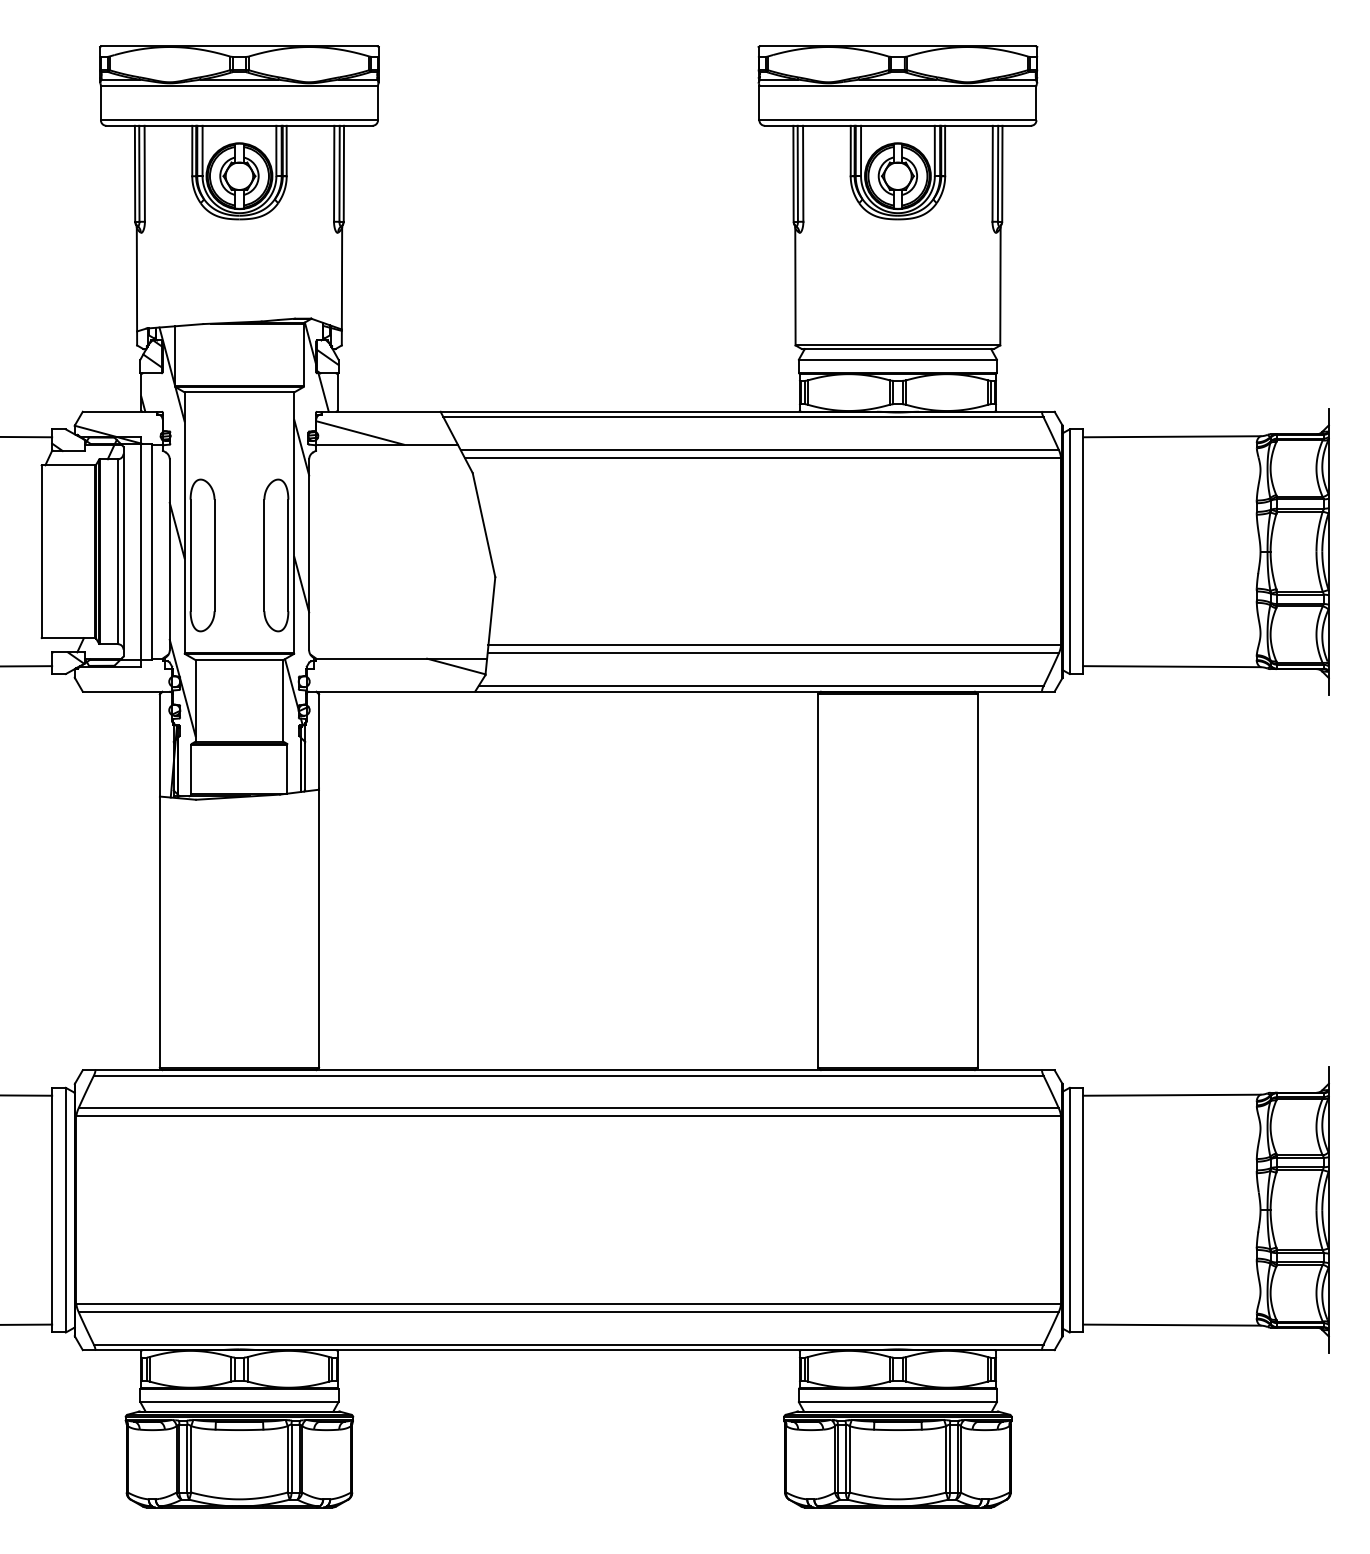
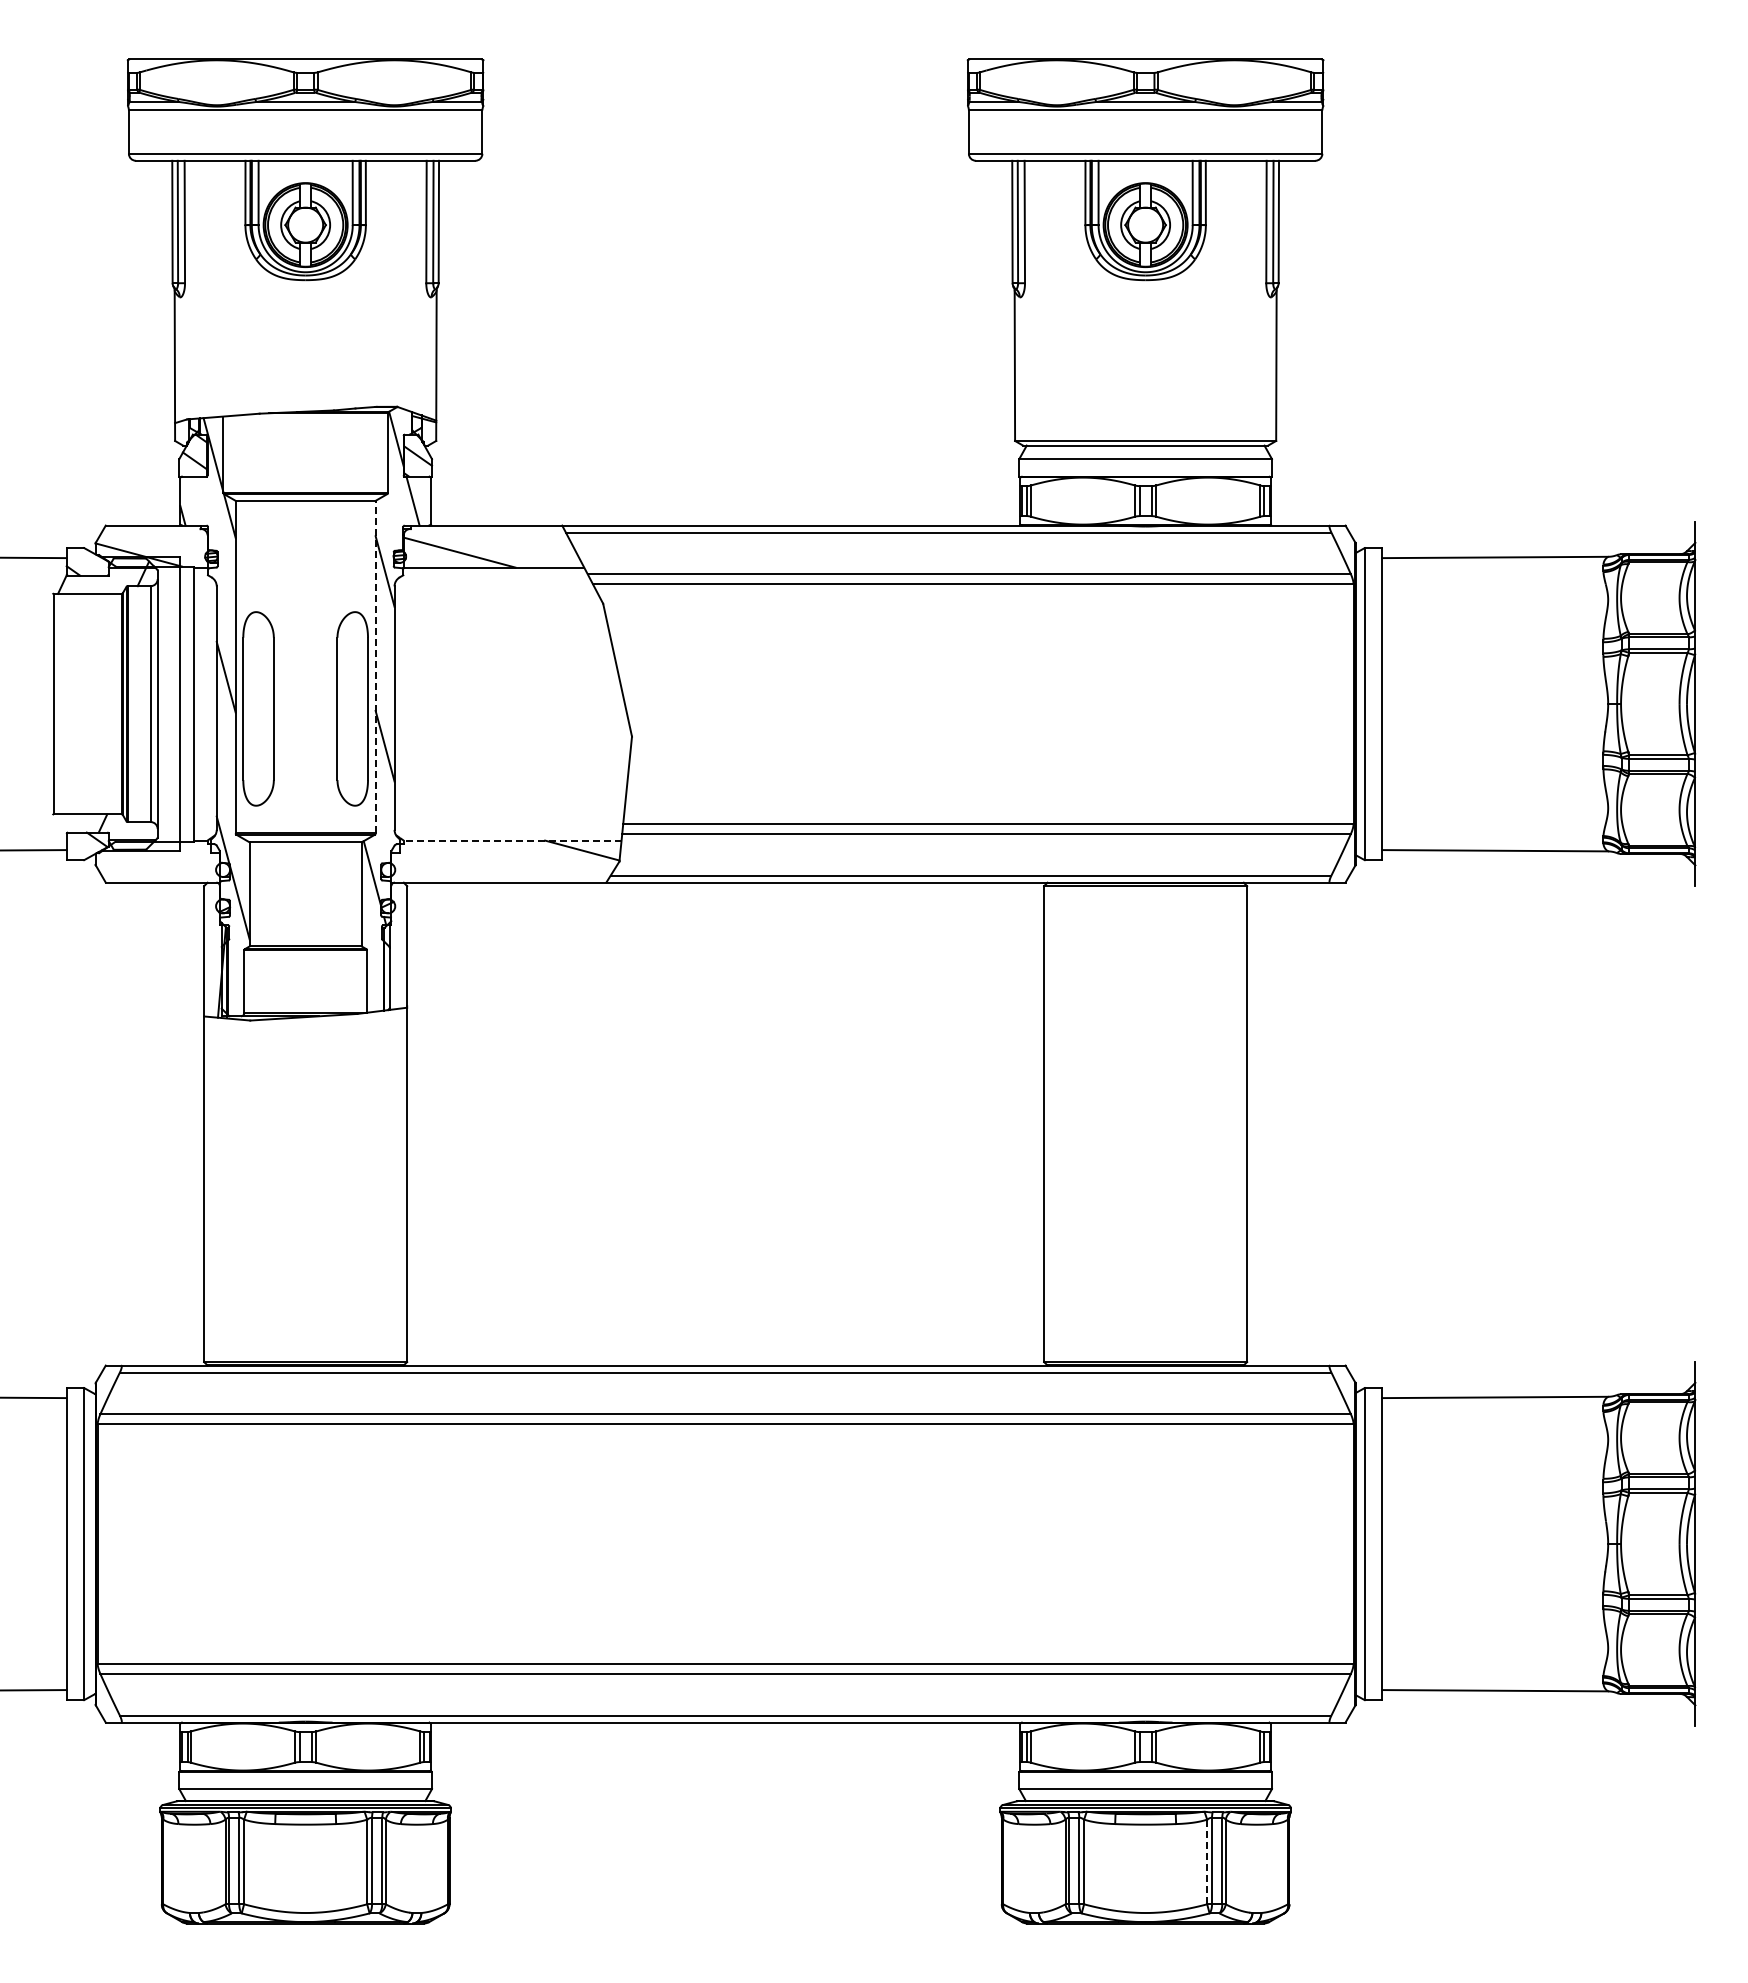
line: (294, 522) -> (375, 666), solid -> dashed
line: (401, 658) -> (512, 840), solid -> dashed
line: (946, 1458) -> (1207, 1861), solid -> dashed

